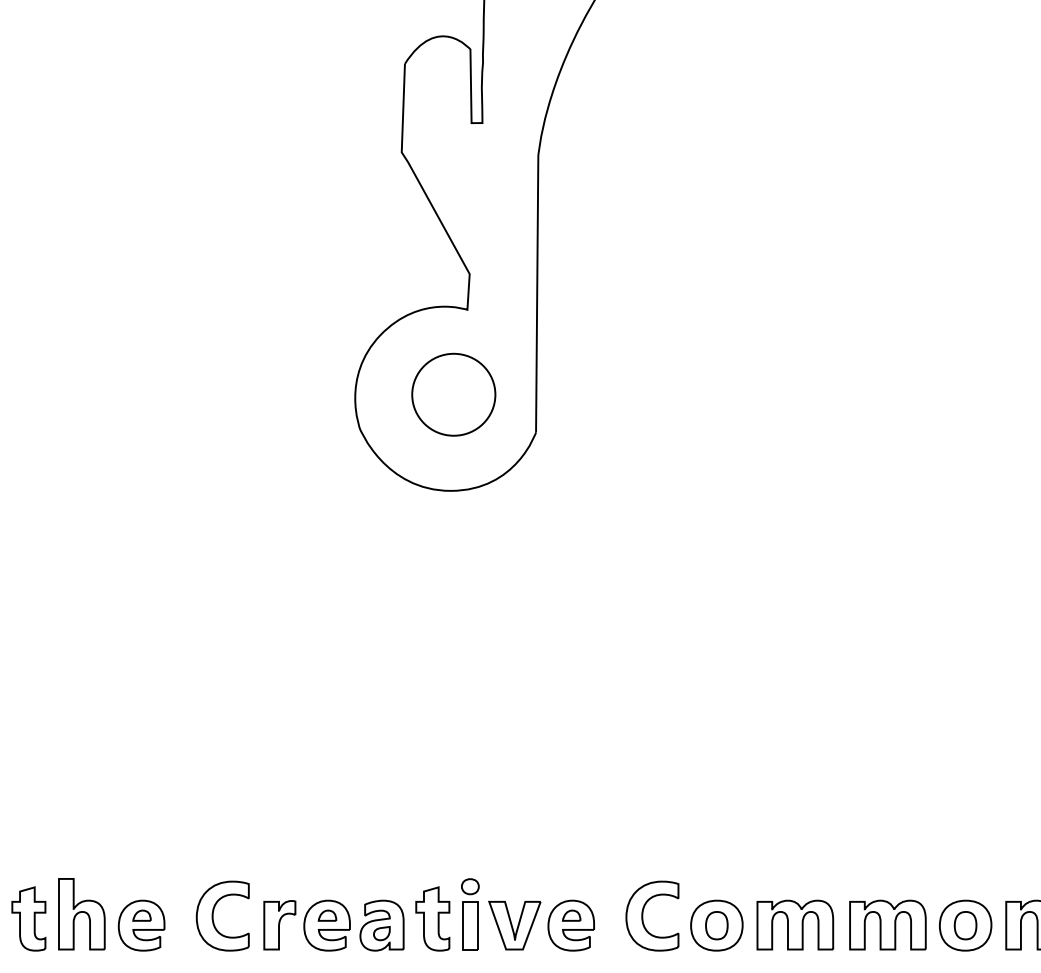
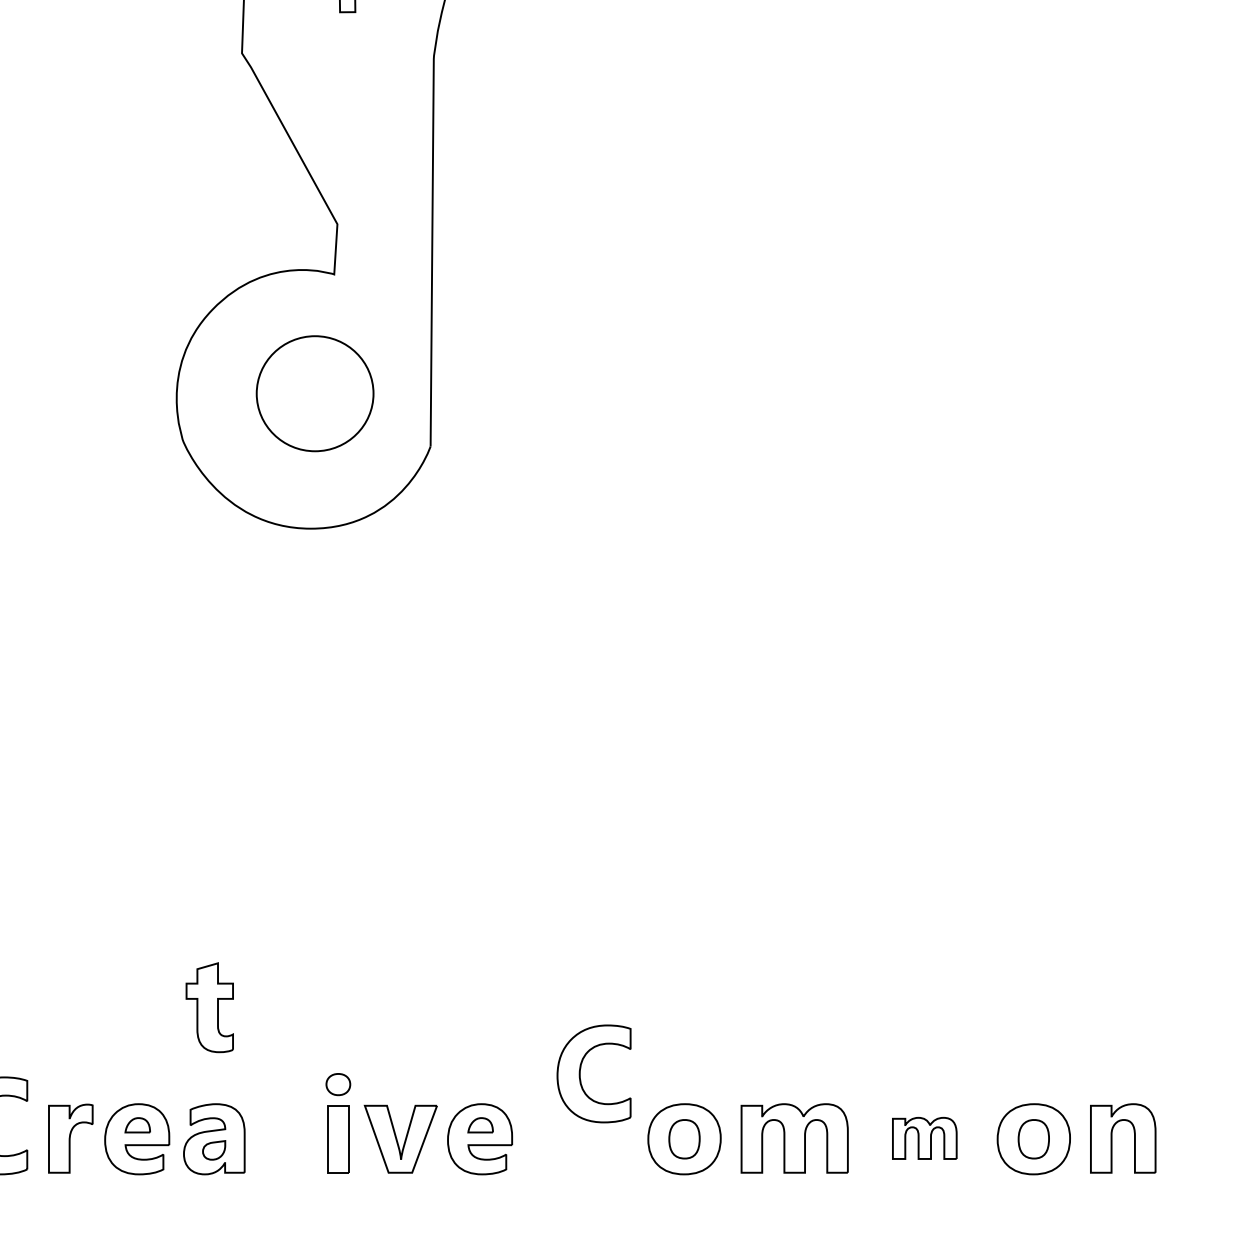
part: (643, 915) -> (581, 1073), moved
part: (432, 918) -> (209, 1007), moved
part: (887, 924) -> (924, 1137), size x0.6

